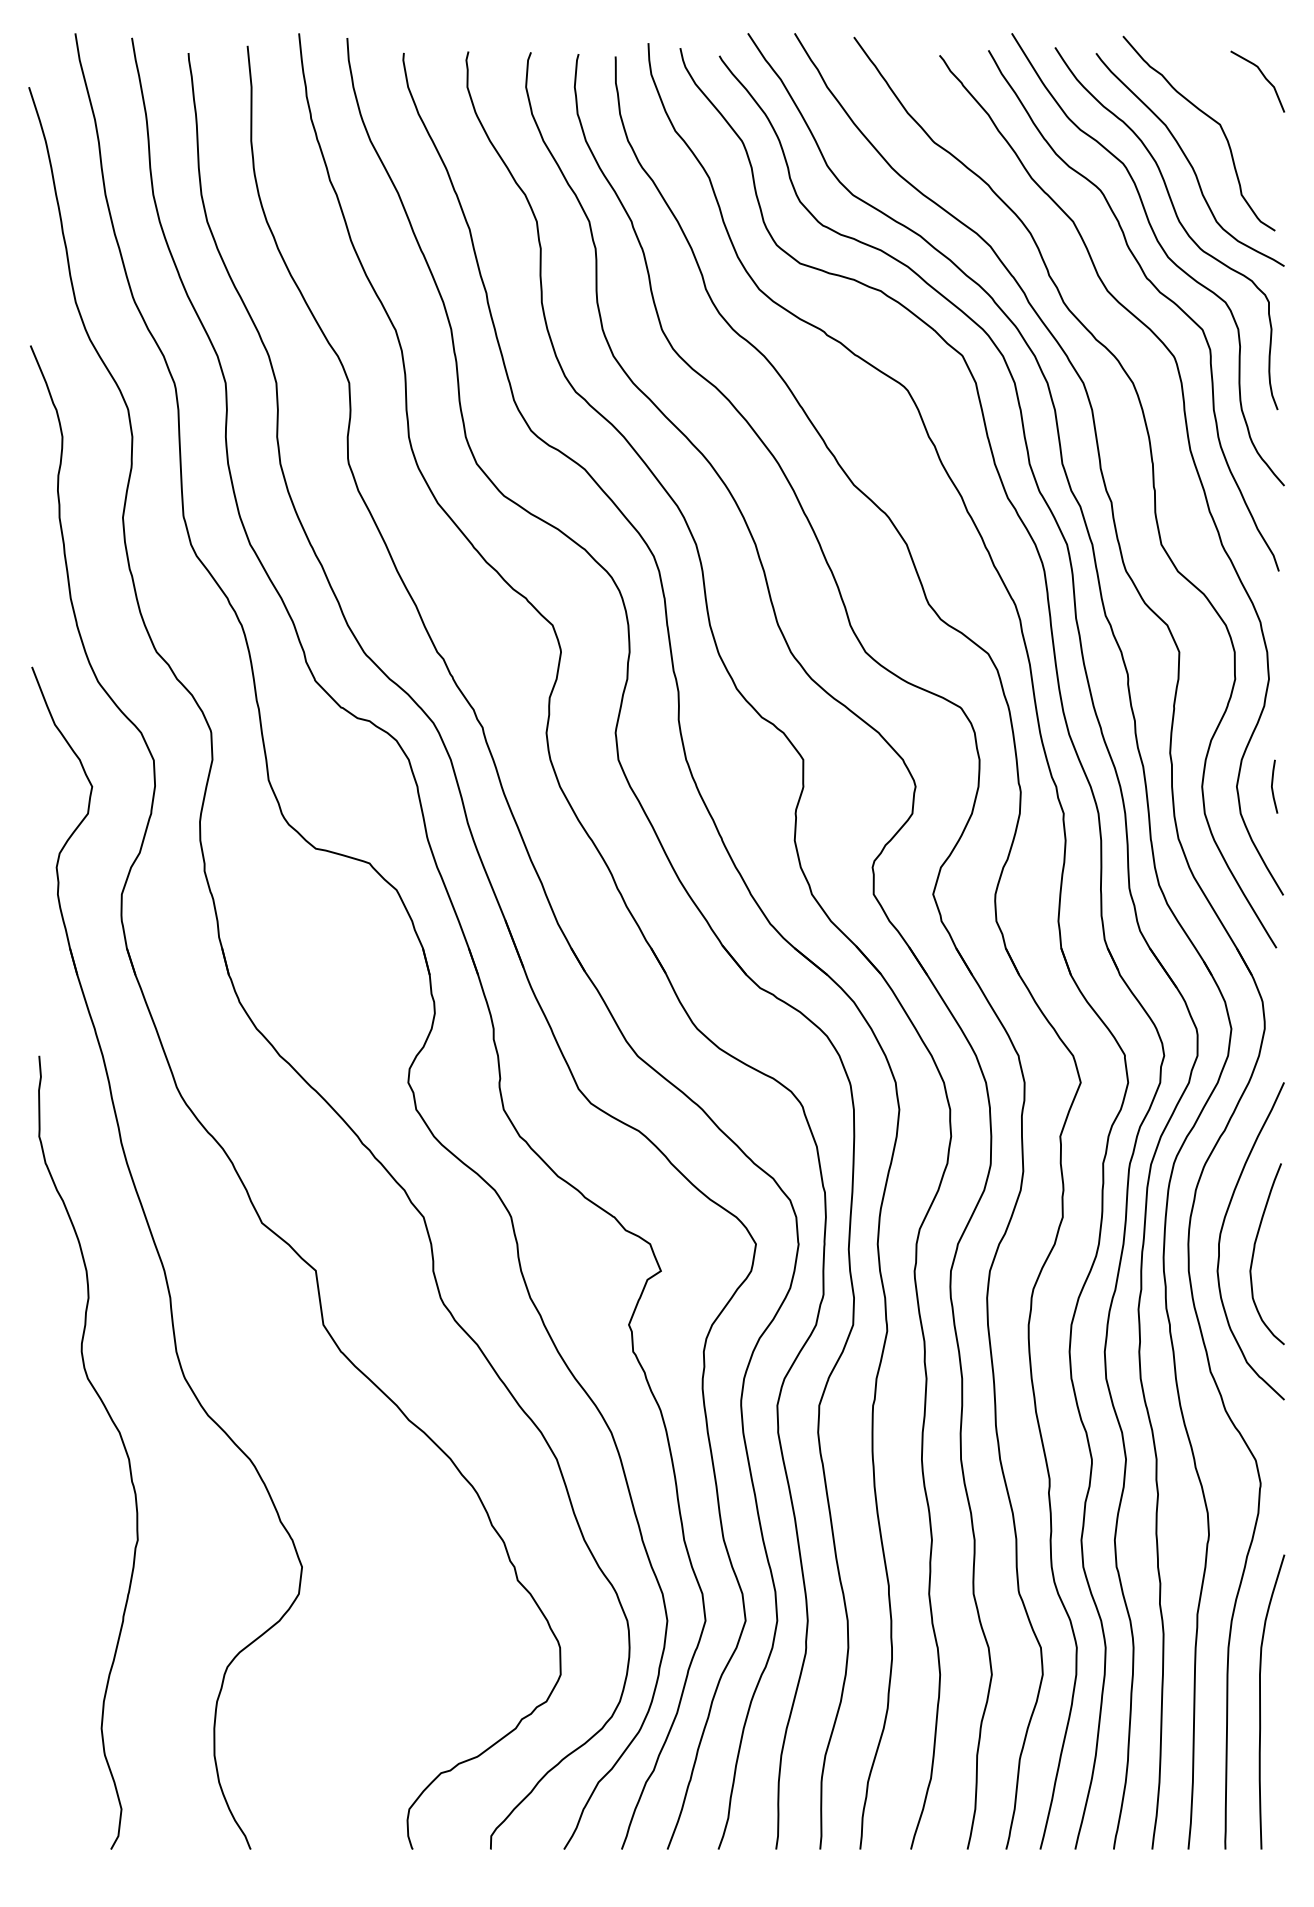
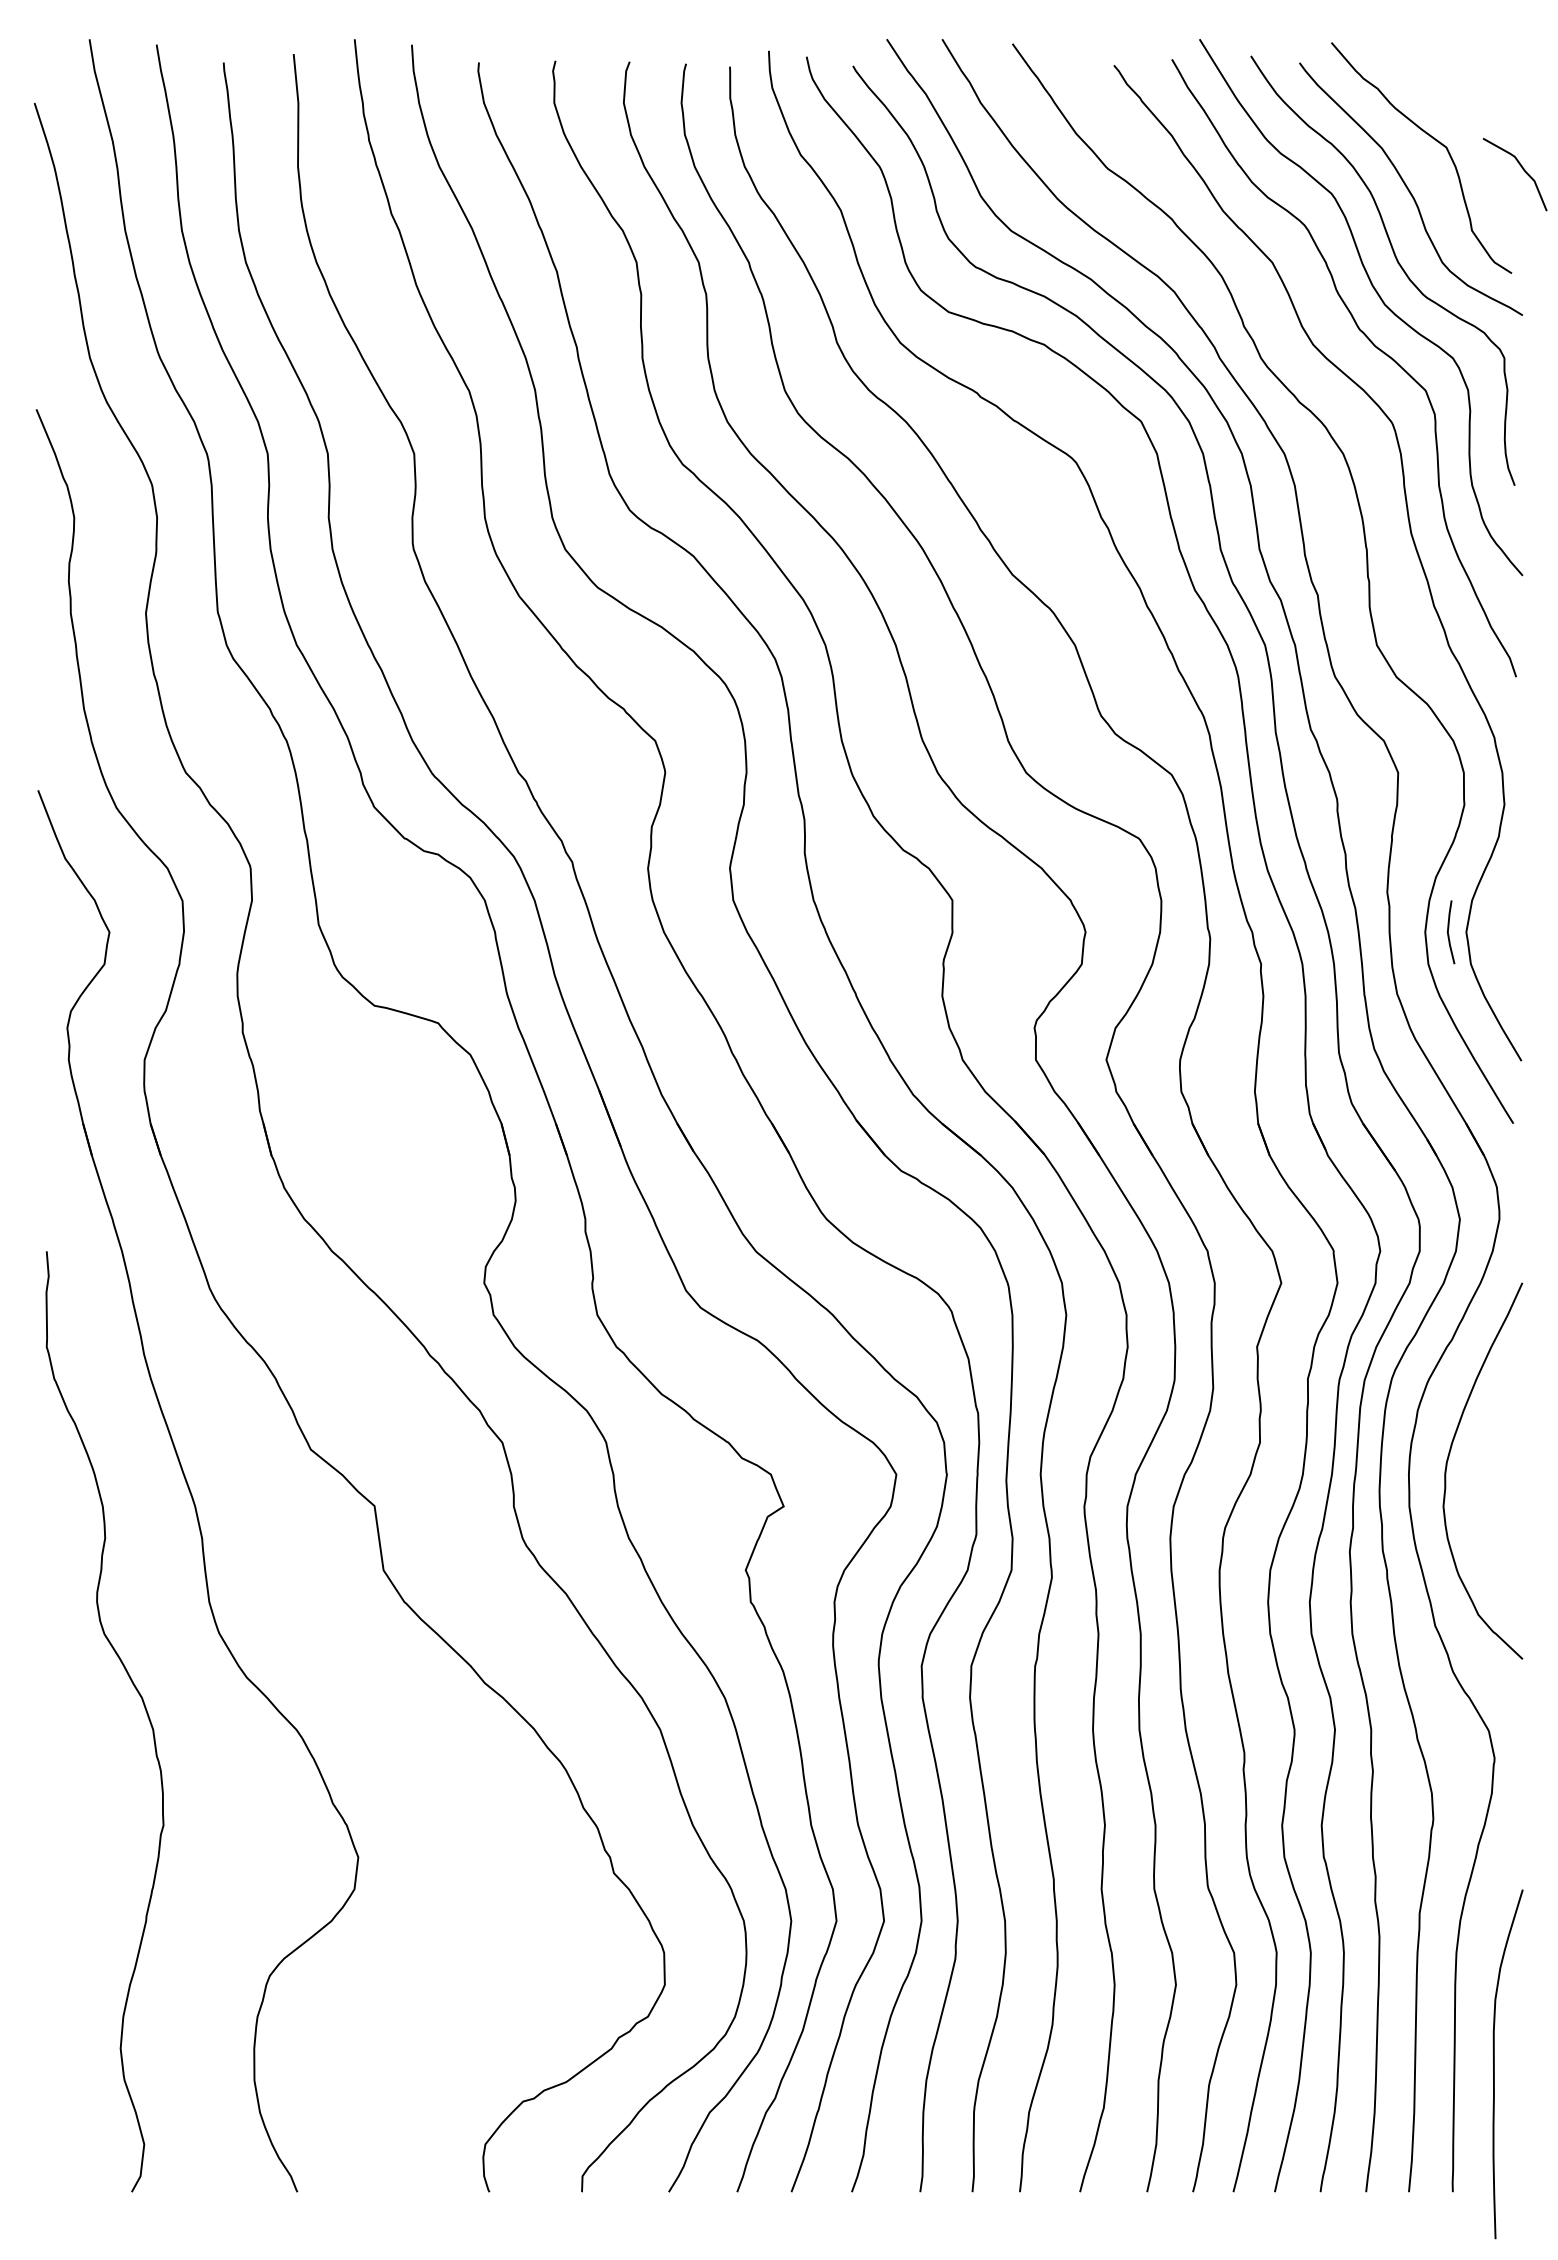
curve: (1263, 77) -> (1522, 169), moved
line: (1273, 788) -> (1449, 934), moved
curve: (1254, 1251) -> (1487, 1483), removed
curve: (1260, 1702) -> (1494, 2064), moved

